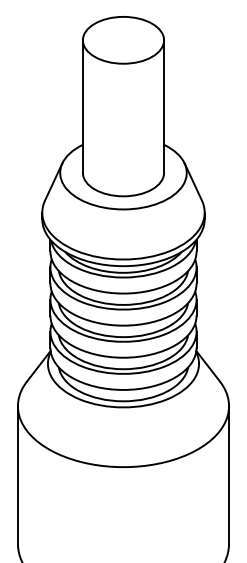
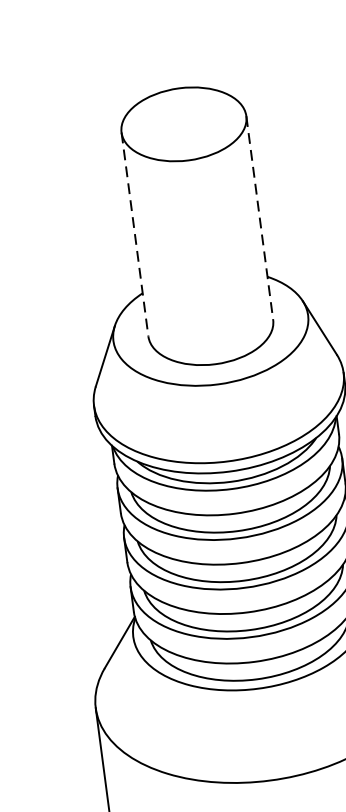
line: (82, 107) -> (134, 235), solid -> dashed
line: (164, 107) -> (260, 219), solid -> dashed

